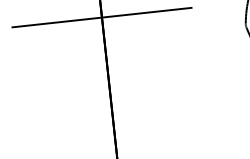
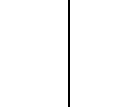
line: (101, 17) -> (68, 22), removed

